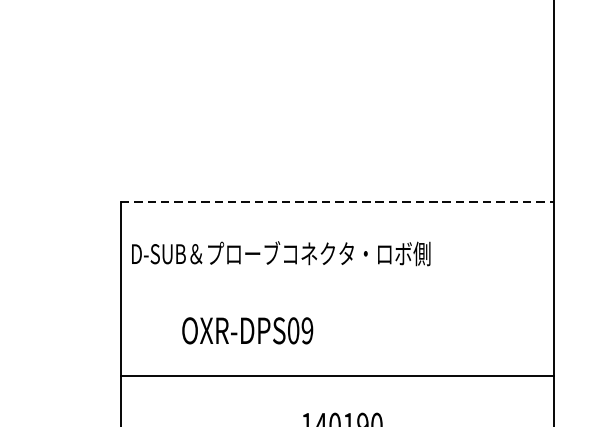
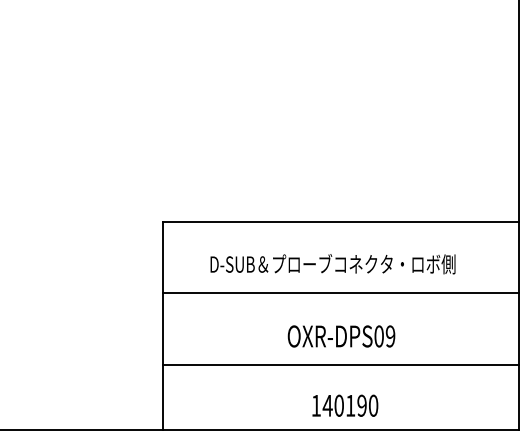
line: (337, 201) -> (341, 221), dashed -> solid
text: (280, 254) -> (332, 264), moved
line: (337, 289) -> (341, 293), added
text: (247, 330) -> (341, 336), moved

